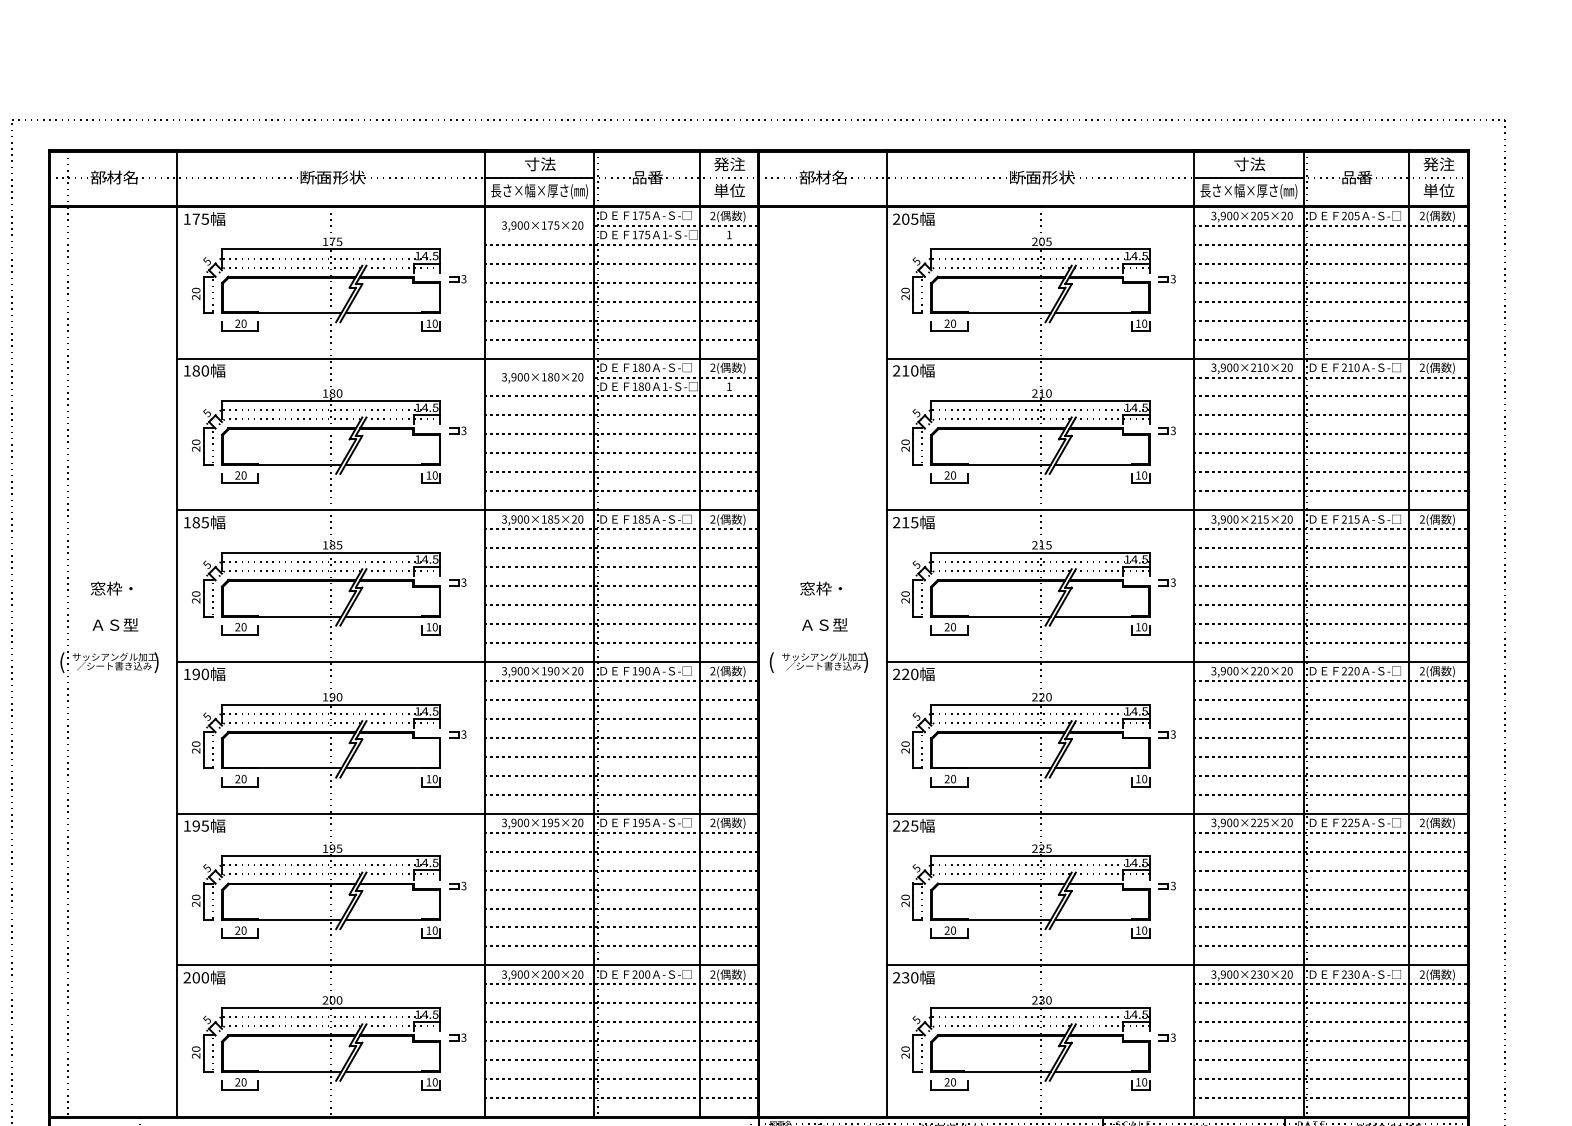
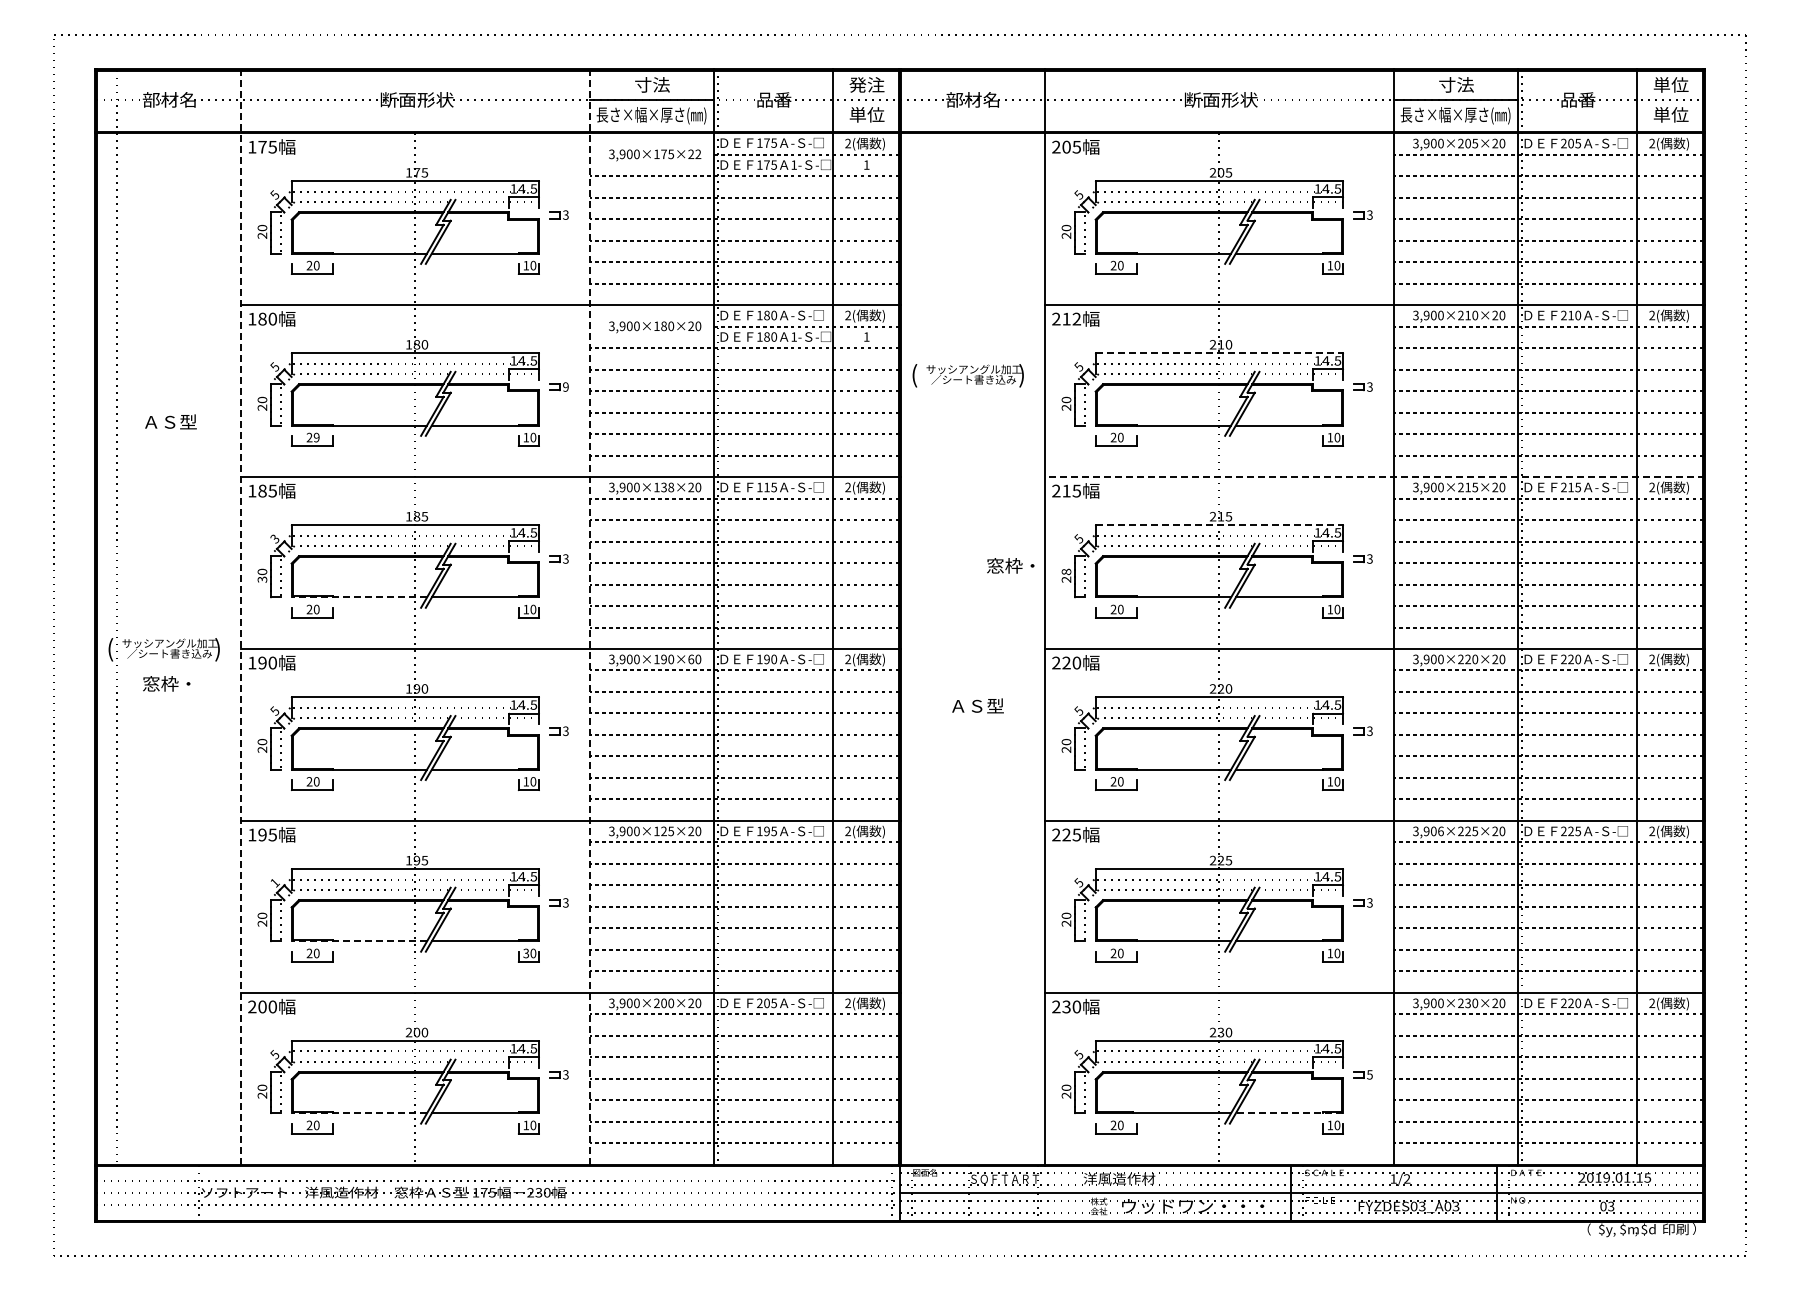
text: (1438, 163) -> (1670, 84), 発注 -> 単位
text: (580, 225) -> (698, 154), 3,900×175×20 -> 3,900×175×22
text: (914, 370) -> (1076, 318), 210 -> 212
line: (1040, 401) -> (1219, 353), solid -> dashed
text: (463, 431) -> (565, 387), 3 -> 9
text: (243, 475) -> (316, 437), 20 -> 29
line: (1177, 510) -> (1374, 477), solid -> dashed
text: (553, 519) -> (667, 487), 3,900×185×20 -> 3,900×138×20
text: (640, 519) -> (766, 487), 185 -> 115
line: (1040, 553) -> (1219, 525), solid -> dashed
text: (206, 563) -> (274, 537), 5 -> 3
text: (111, 588) -> (166, 683), moved
text: (820, 588) -> (1010, 565), moved
text: (905, 593) -> (1066, 571), 20 -> 28
text: (196, 600) -> (262, 579), 20 -> 30
line: (281, 616) -> (359, 597), solid -> dashed
text: (115, 624) -> (170, 421), moved
text: (824, 624) -> (977, 705), moved
line: (177, 634) -> (241, 617), solid -> dashed
line: (484, 634) -> (589, 617), solid -> dashed
text: (818, 662) -> (967, 375), moved
text: (574, 671) -> (691, 659), 3,900×190×20 -> 3,900×190×60
text: (1235, 822) -> (1440, 830), 3,900×225×20 -> 3,906×225×20
text: (550, 823) -> (663, 831), 3,900×195×20 -> 3,900×125×20
text: (206, 868) -> (274, 882), 5 -> 1
line: (281, 920) -> (359, 941), solid -> dashed
text: (429, 930) -> (526, 953), 10 -> 30
text: (647, 973) -> (774, 1002), 200 -> 205
text: (1350, 974) -> (1570, 1003), 230 -> 220
text: (1172, 1037) -> (1369, 1074), 3 -> 5
line: (281, 1071) -> (359, 1113), solid -> dashed
line: (1102, 1071) -> (1289, 1113), solid -> dashed

